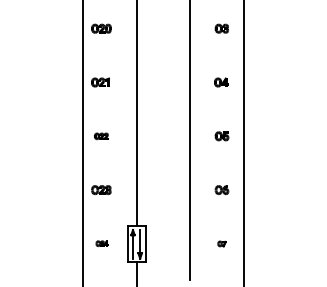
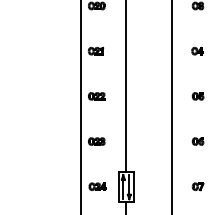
part: (101, 136) -> (96, 96), size x1.43
part: (101, 243) -> (96, 186), size x1.67
part: (221, 243) -> (197, 186), size x1.67

